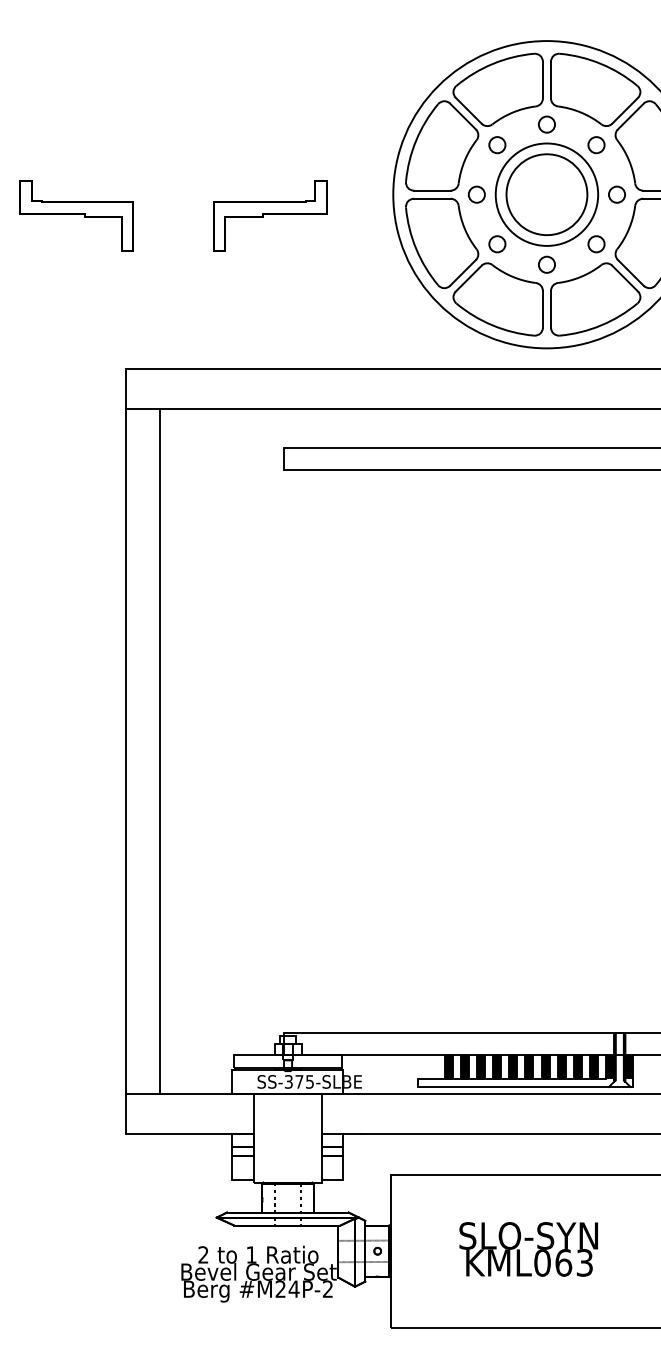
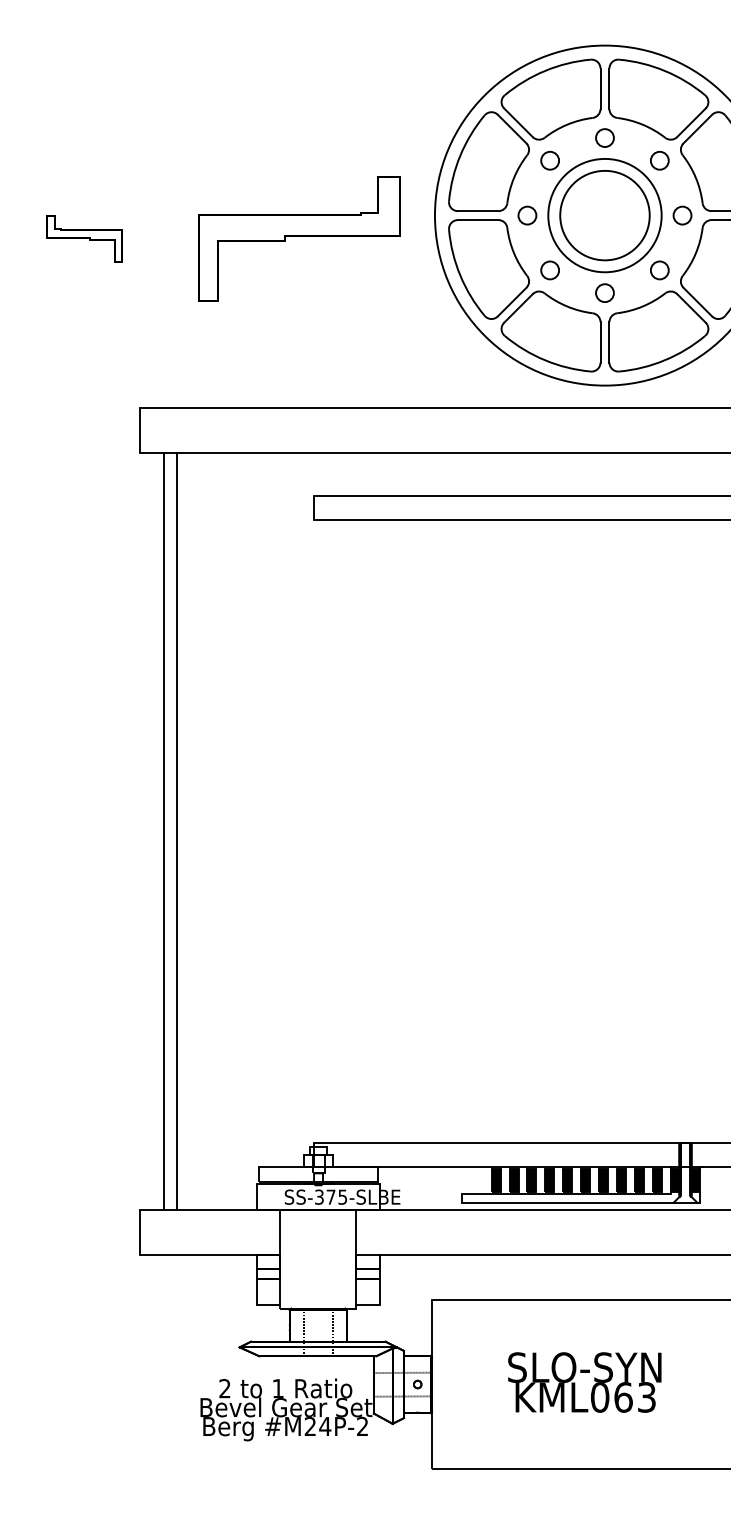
part: (76, 215) -> (84, 238), size x0.6
part: (270, 215) -> (299, 238), size x1.6
line: (126, 751) -> (164, 831), moved

